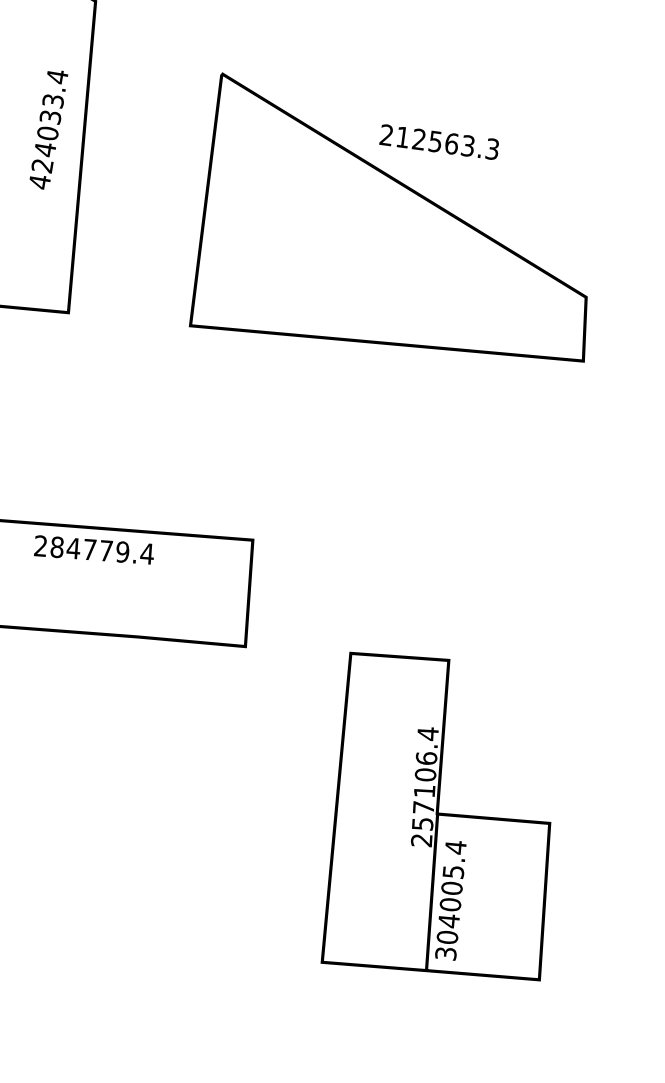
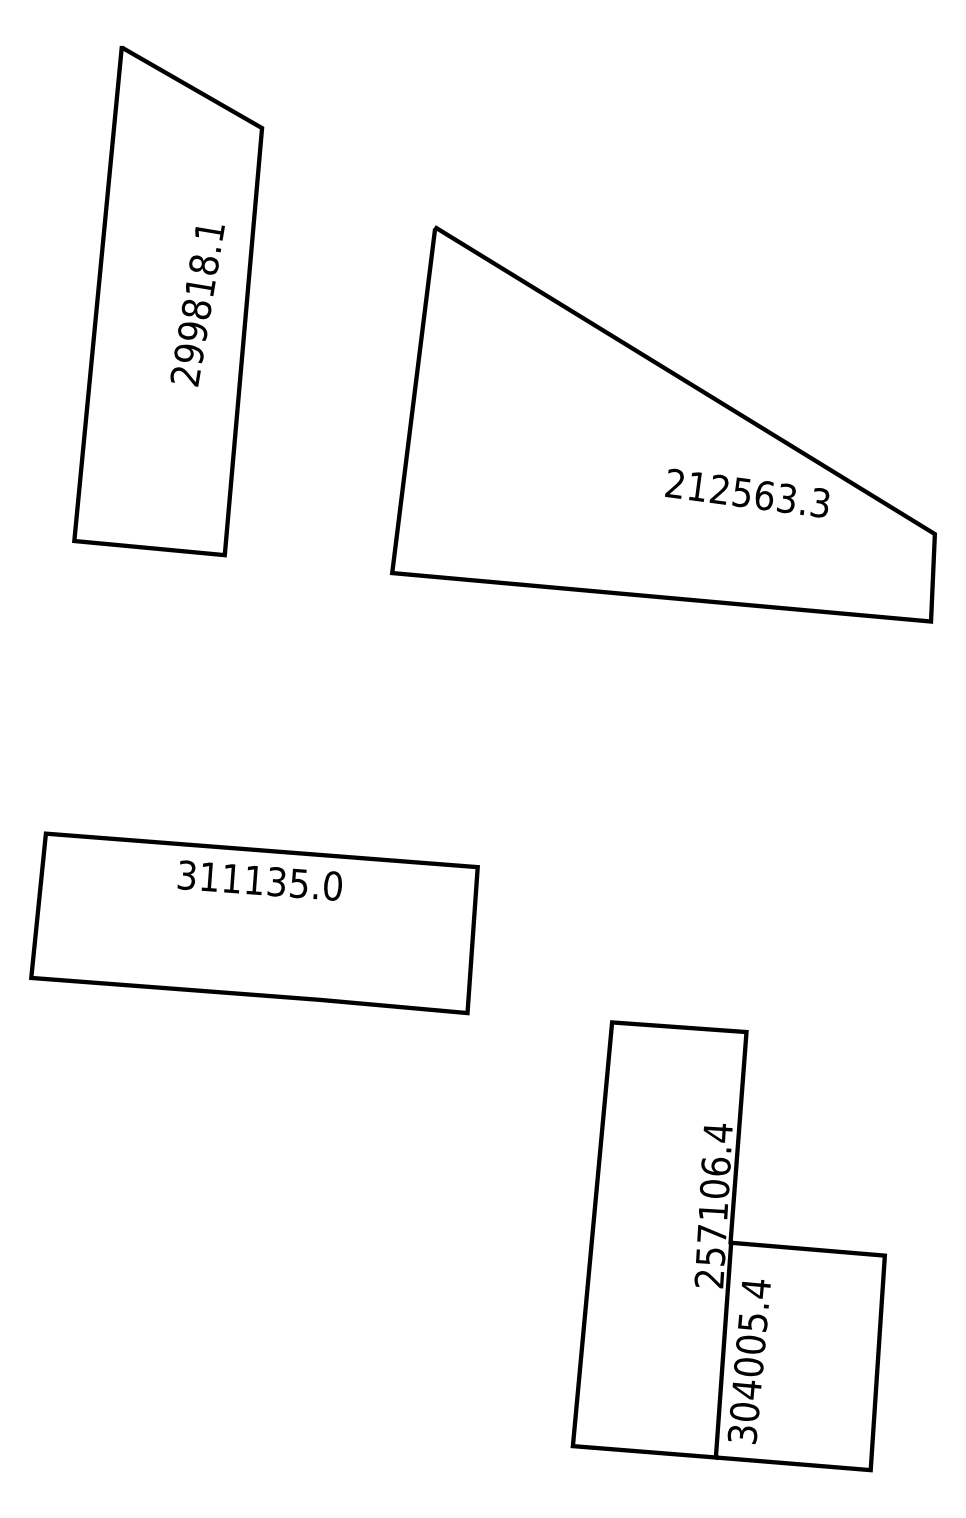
text: (48, 129) -> (197, 304), 424033.4 -> 299818.1
text: (439, 141) -> (747, 492), moved
text: (93, 549) -> (259, 880), 284779.4 -> 311135.0

